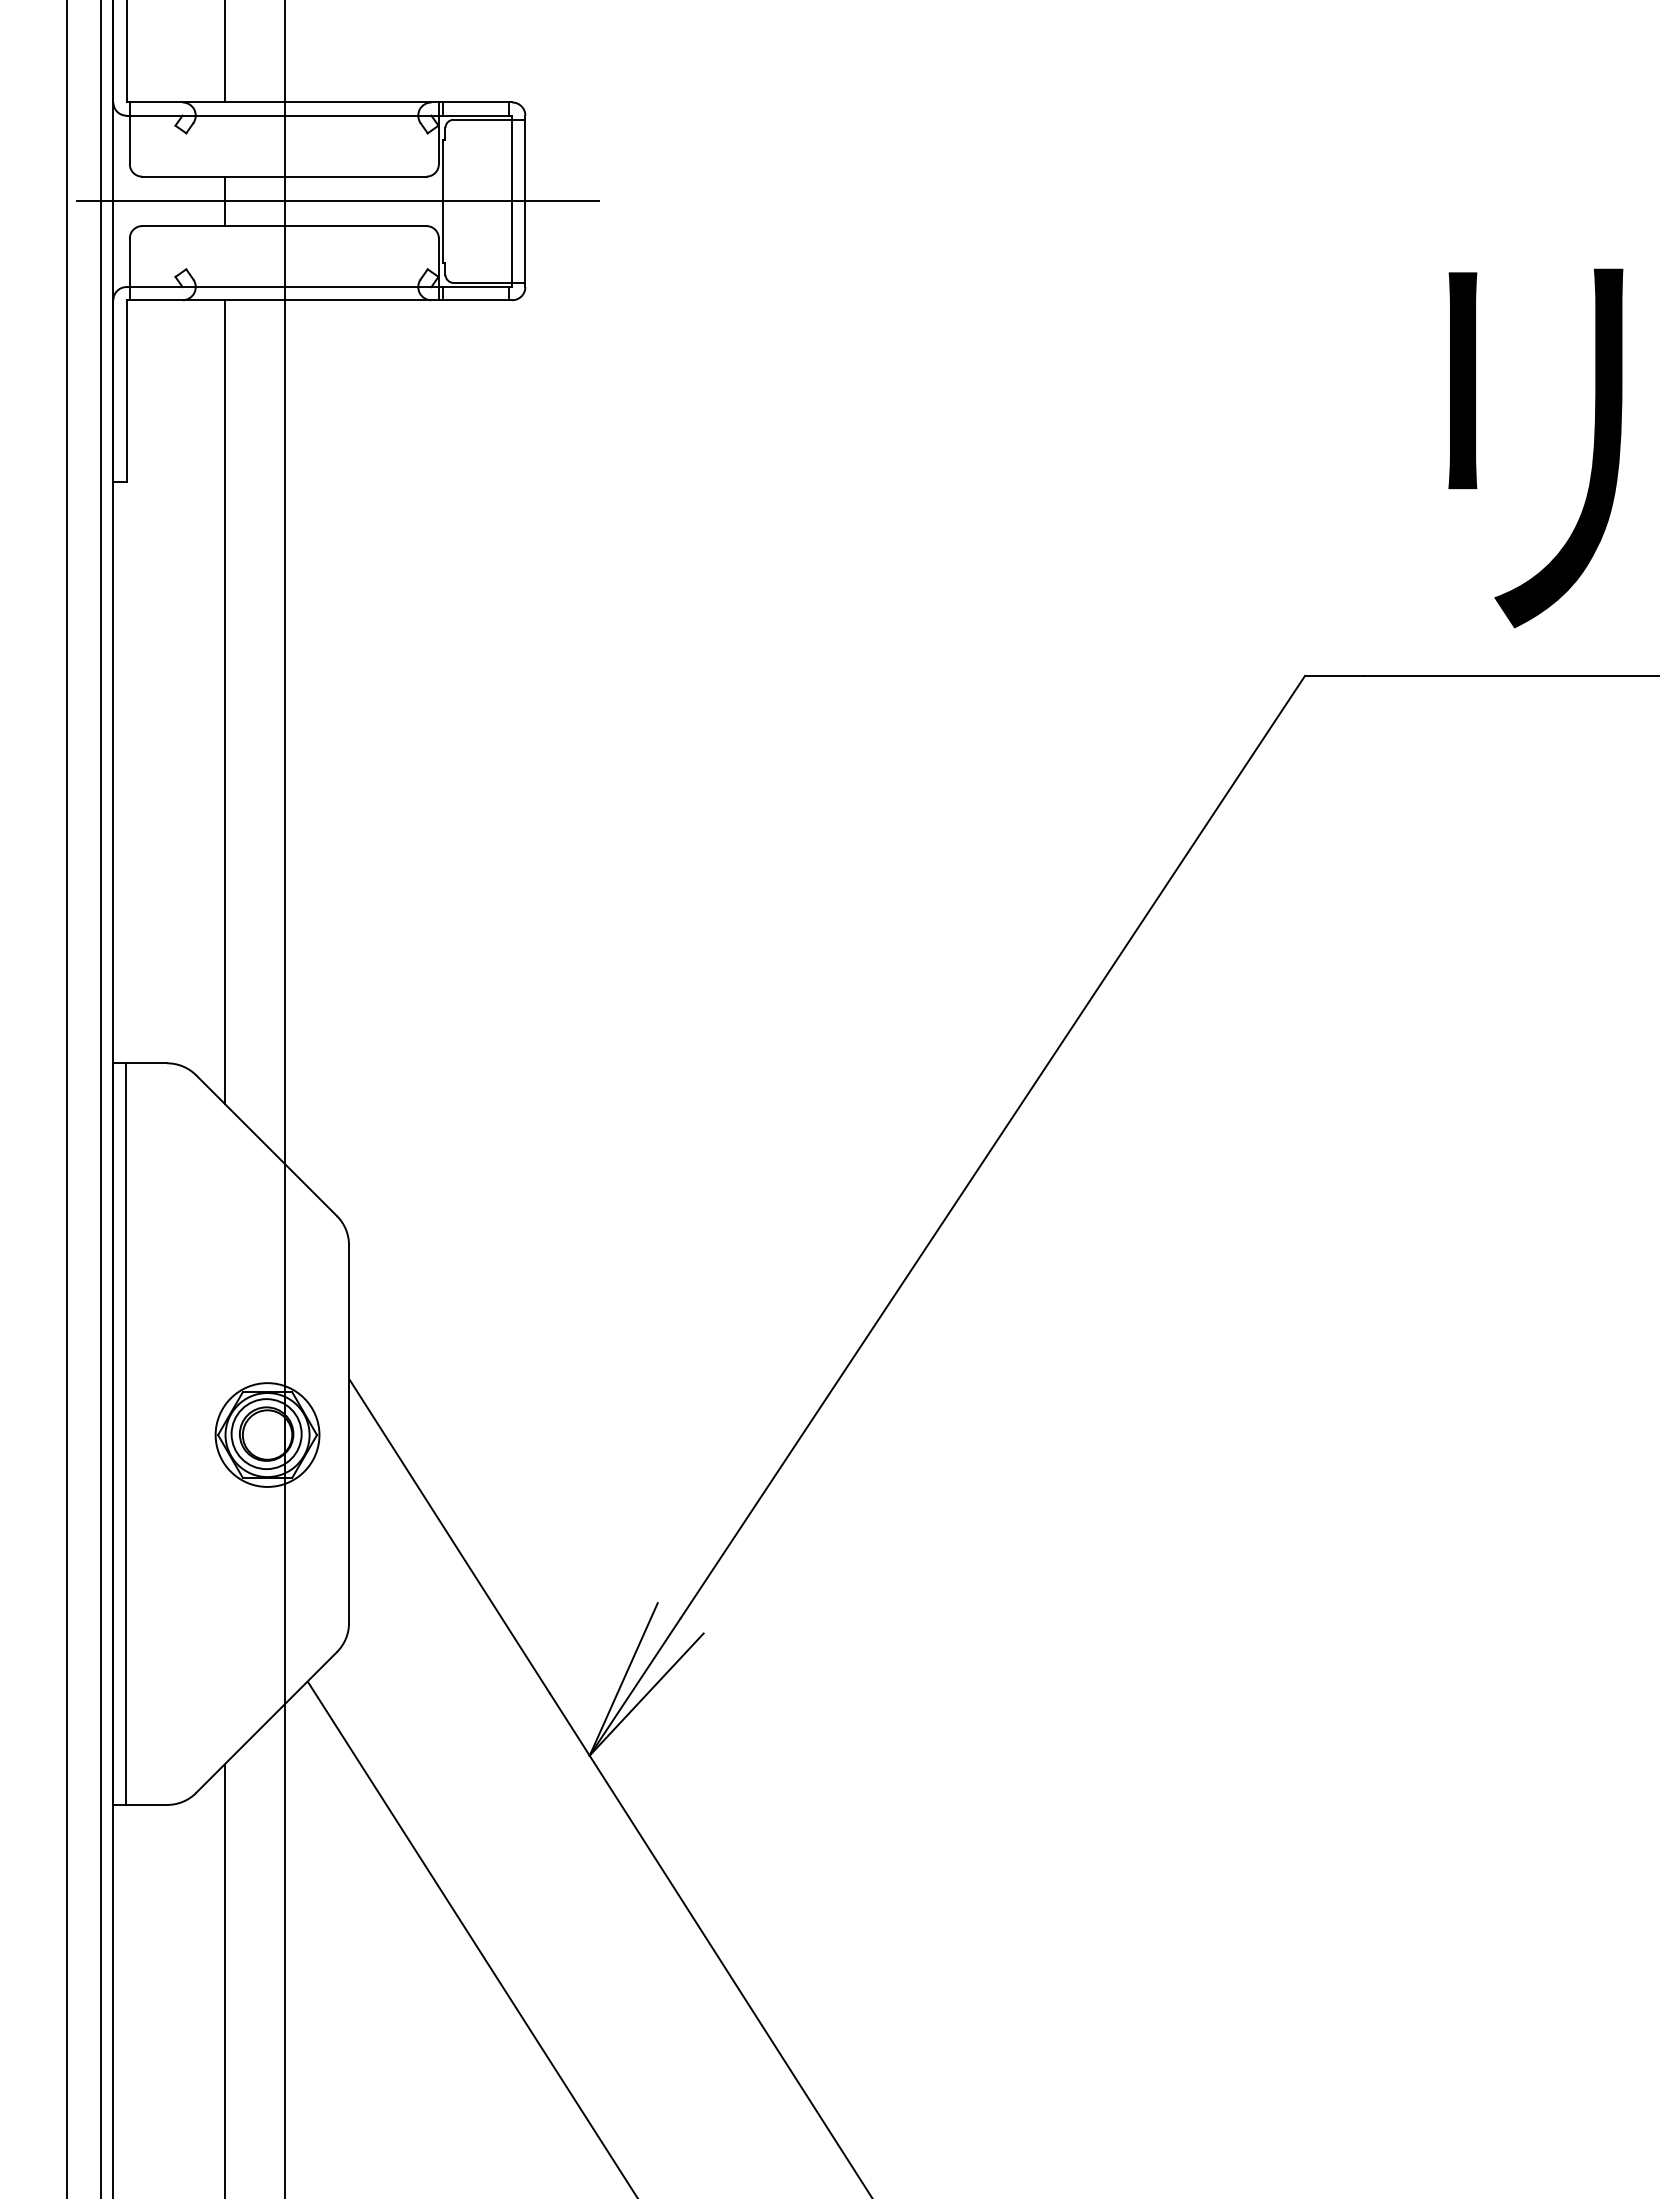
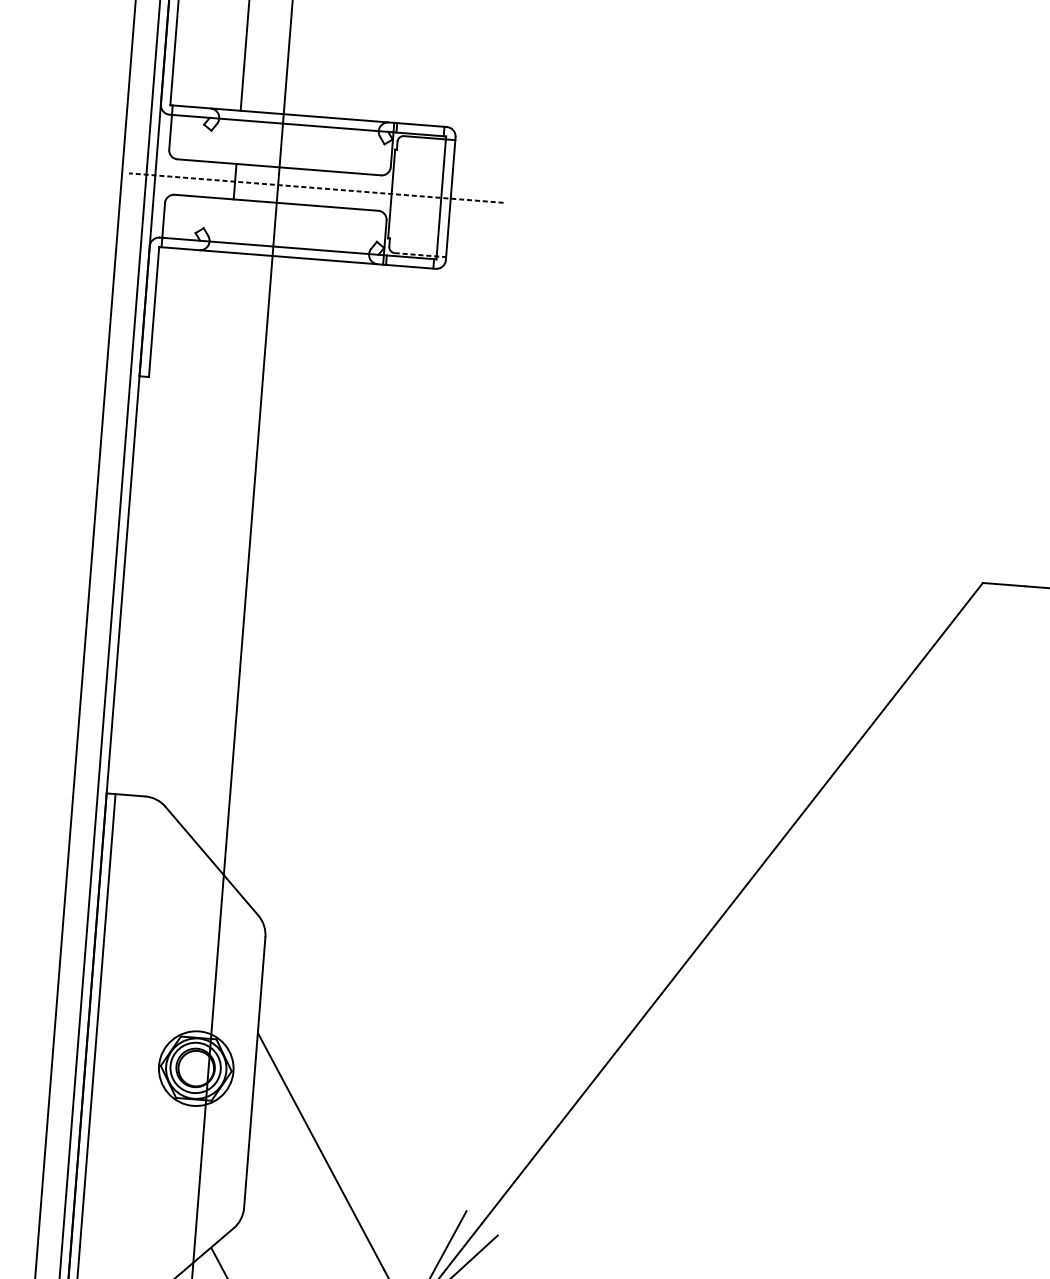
line: (337, 201) -> (316, 188), solid -> dashed
line: (489, 282) -> (420, 254), solid -> dashed
line: (224, 701) -> (206, 540), removed

